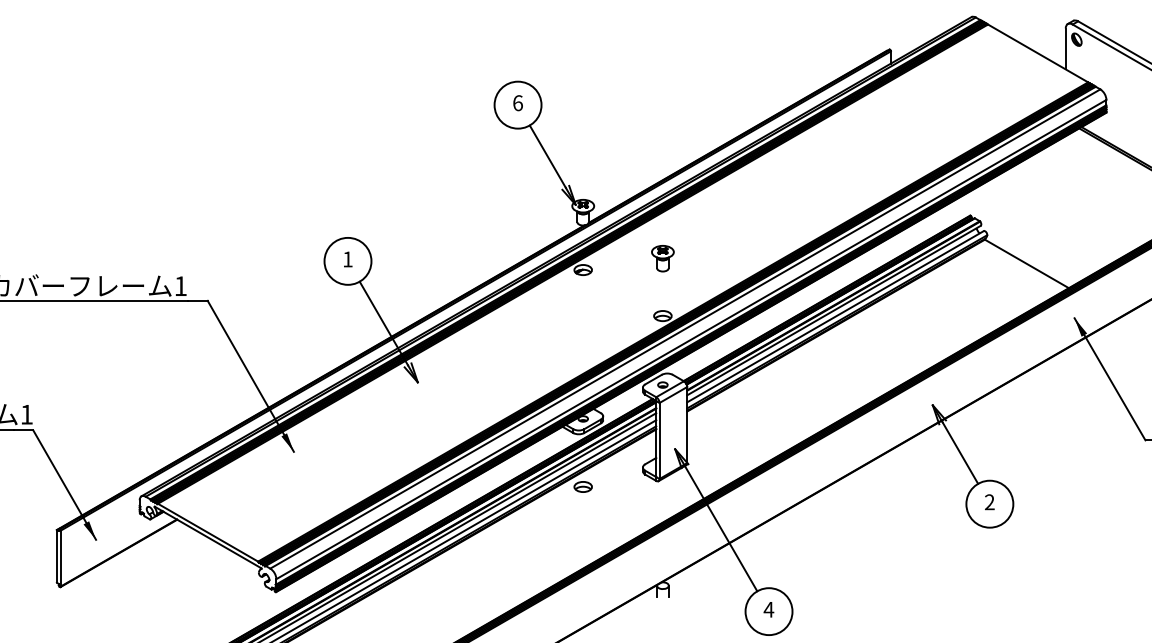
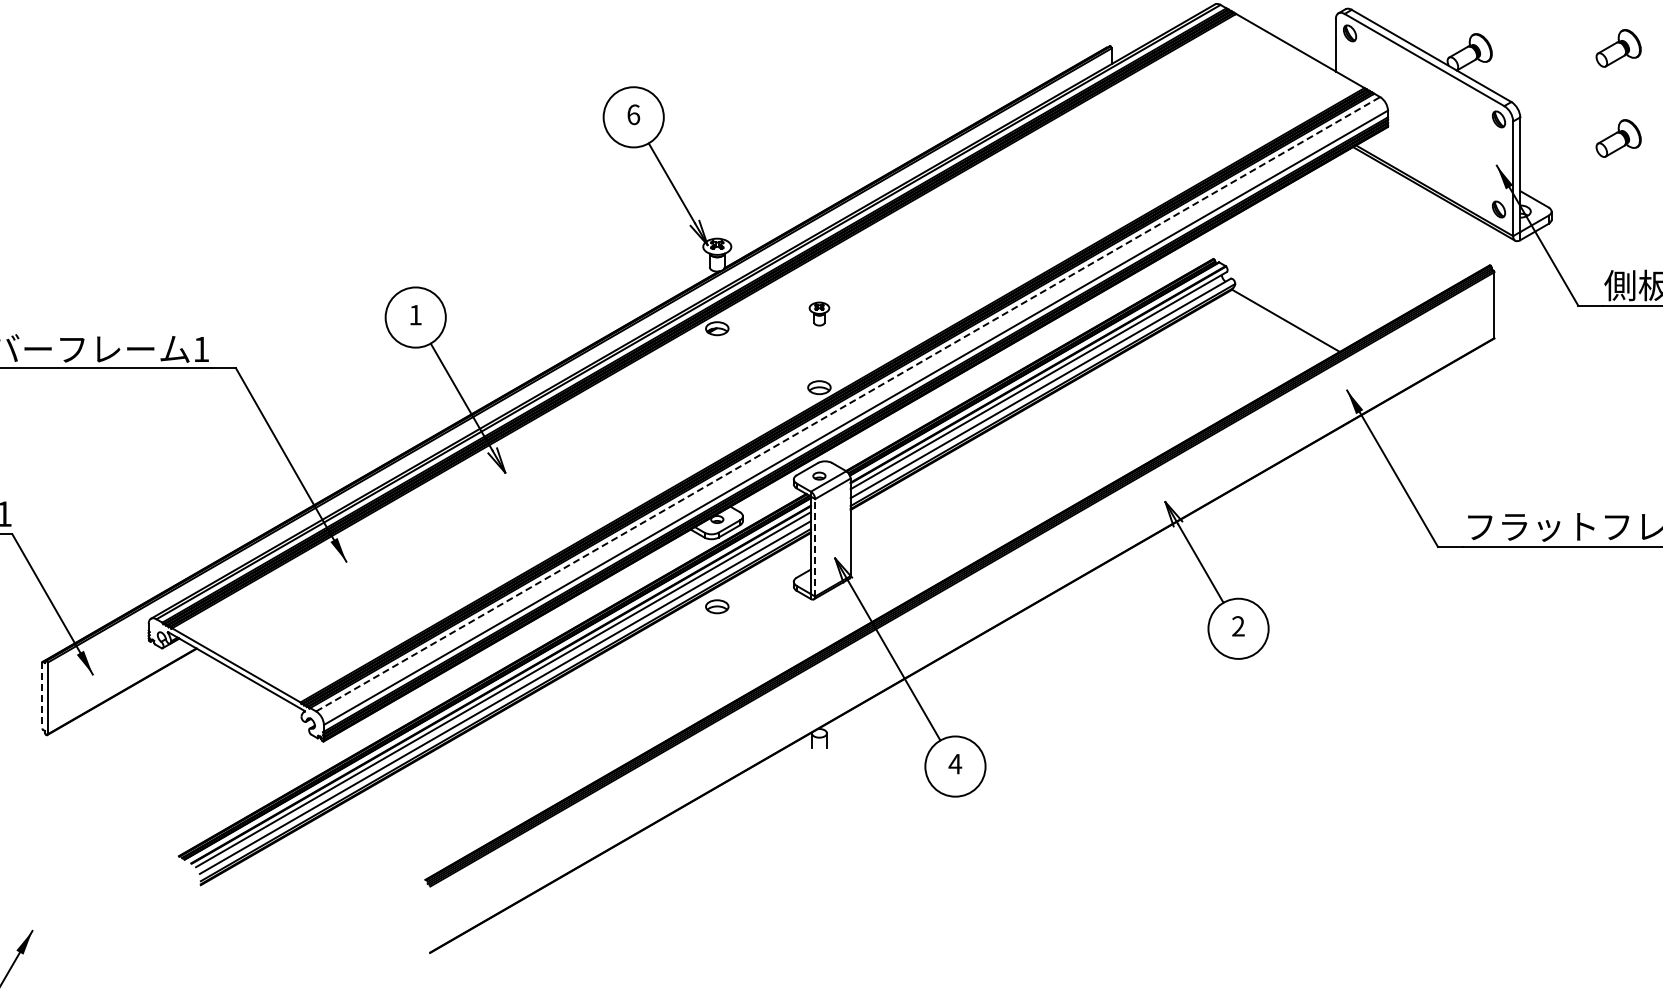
part: (662, 258) -> (819, 313), size x0.7
line: (685, 329) -> (848, 404), solid -> dashed
line: (659, 440) -> (815, 547), solid -> dashed
line: (56, 556) -> (42, 695), solid -> dashed

